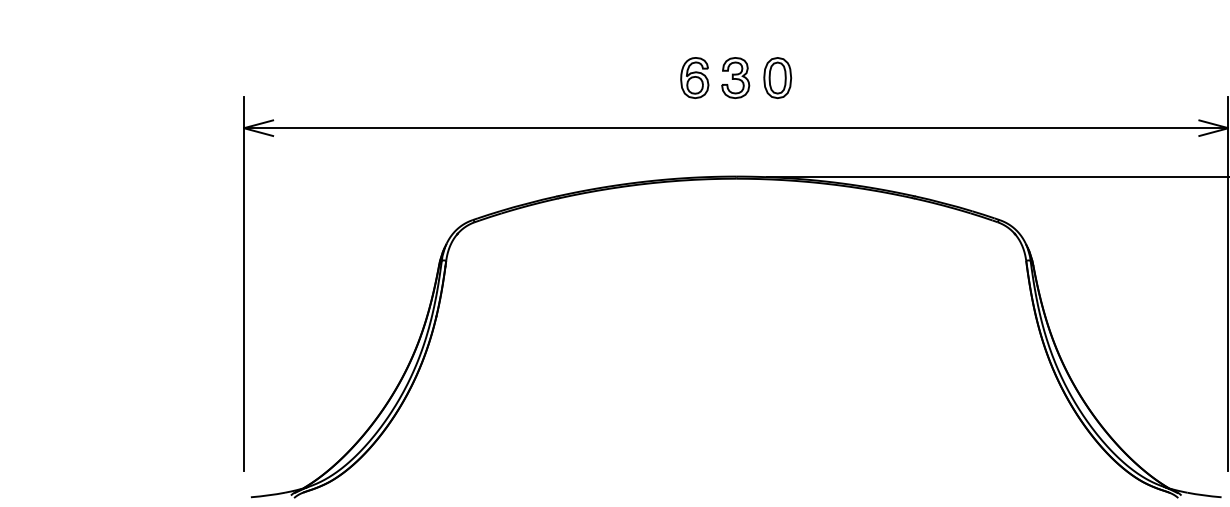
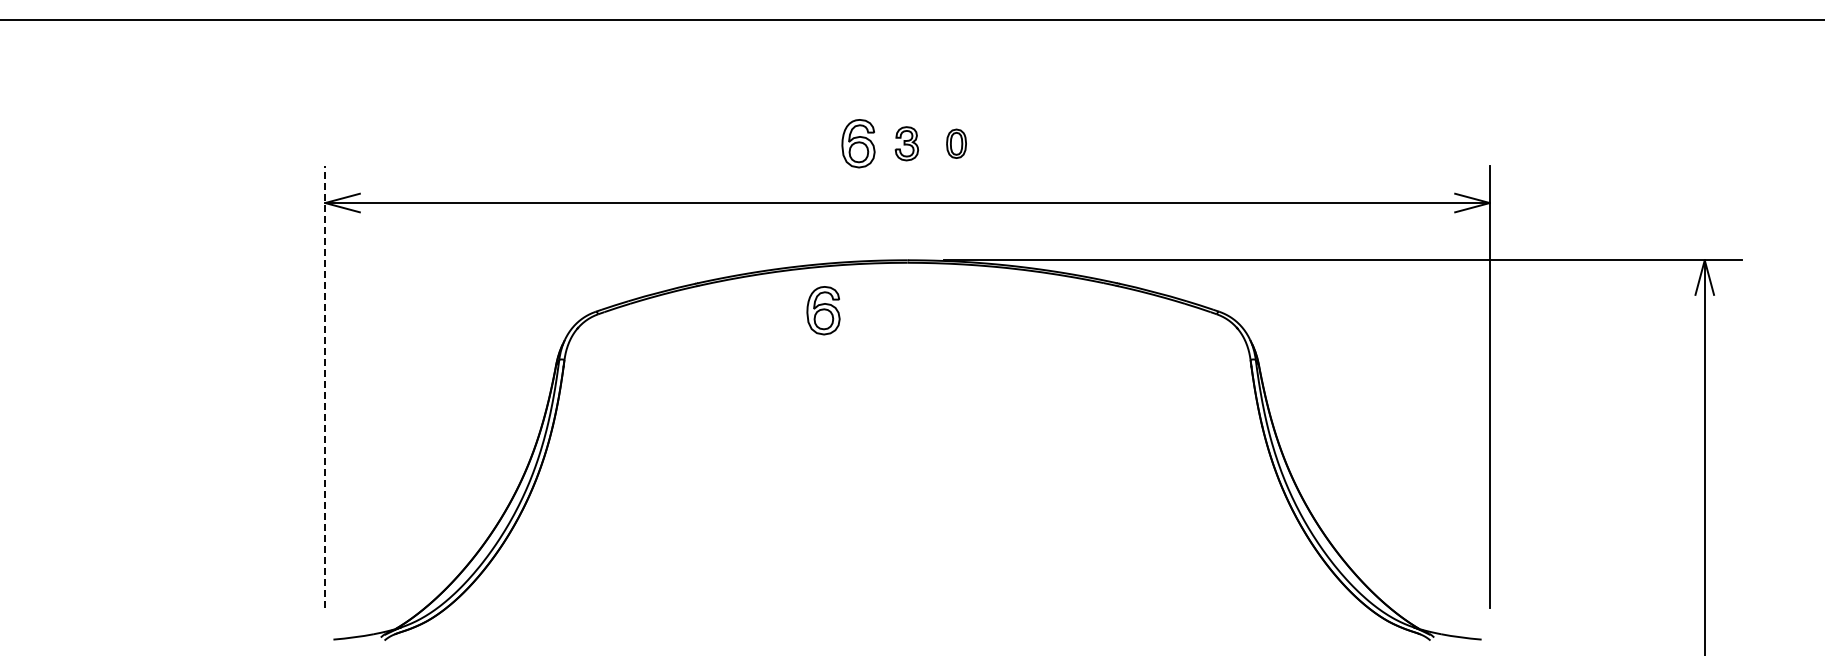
part: (735, 77) -> (906, 143), size x0.7
part: (777, 77) -> (956, 143), size x0.6
part: (665, 219) -> (823, 310), added
line: (244, 283) -> (325, 386), solid -> dashed

